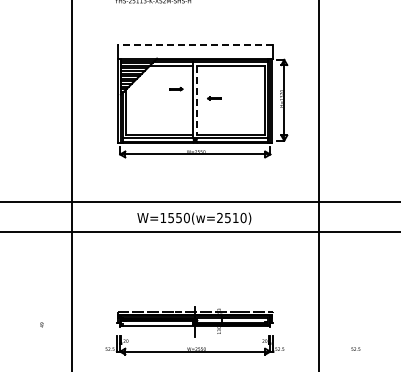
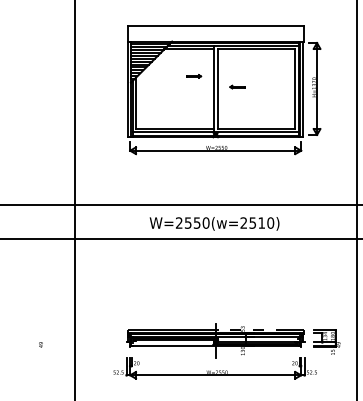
line: (194, 44) -> (214, 25), dashed -> solid
line: (197, 100) -> (218, 89), dashed -> solid
text: (163, 217) -> (179, 222), W=1550(w=2510) -> W=2550(w=2510)
part: (292, 322) -> (326, 342), added

